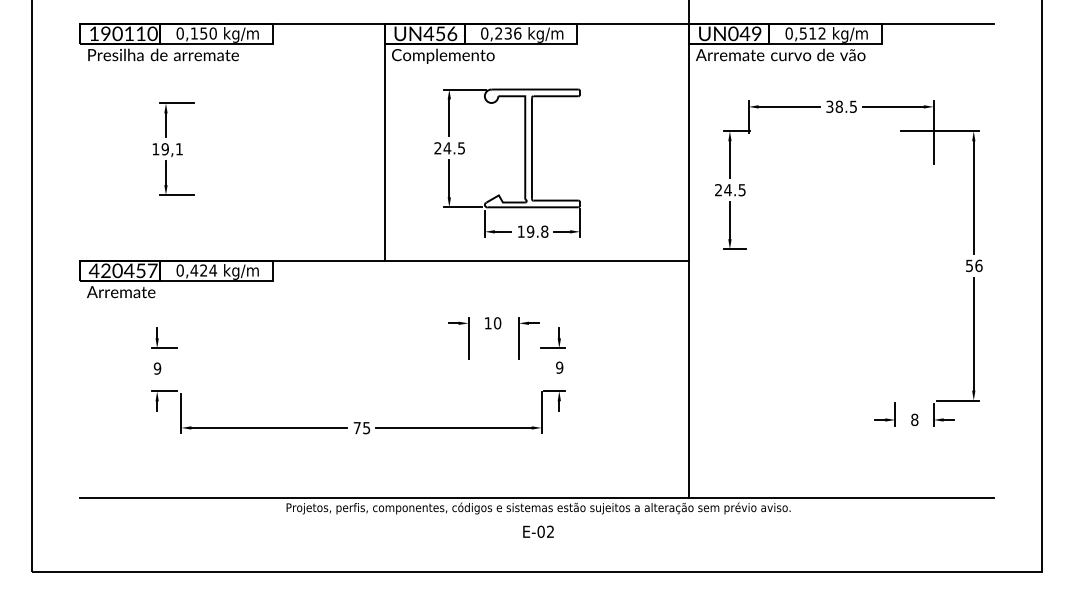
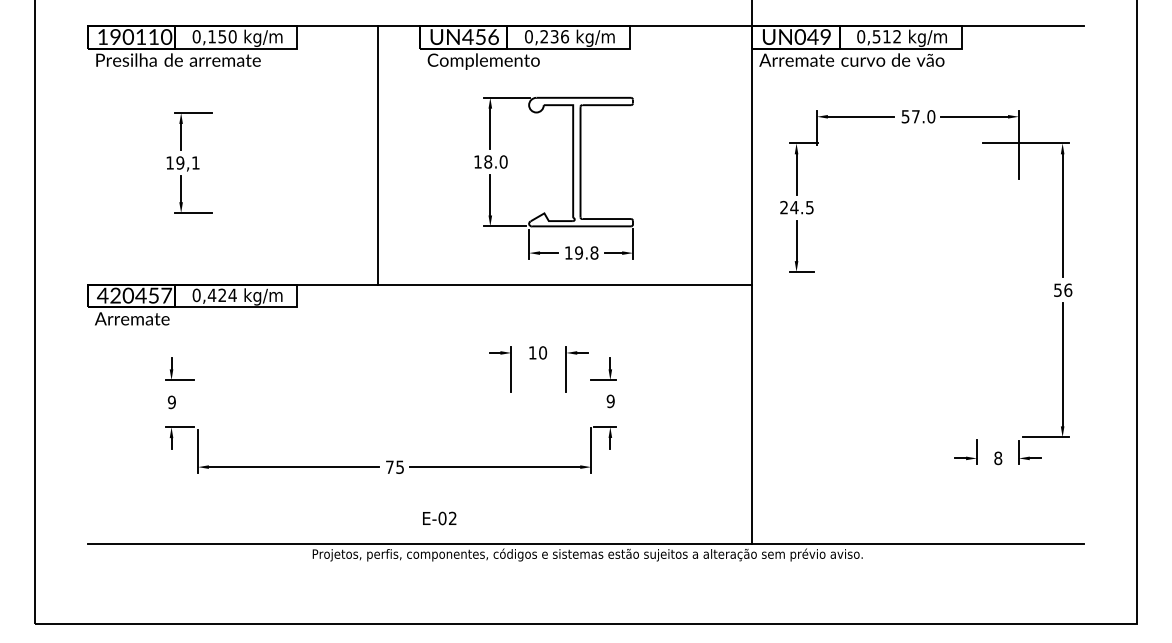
text: (841, 106) -> (918, 116), 38.5 -> 57.0
line: (384, 142) -> (377, 155), moved
text: (449, 147) -> (490, 161), 24.5 -> 18.0
text: (538, 531) -> (439, 518), moved

